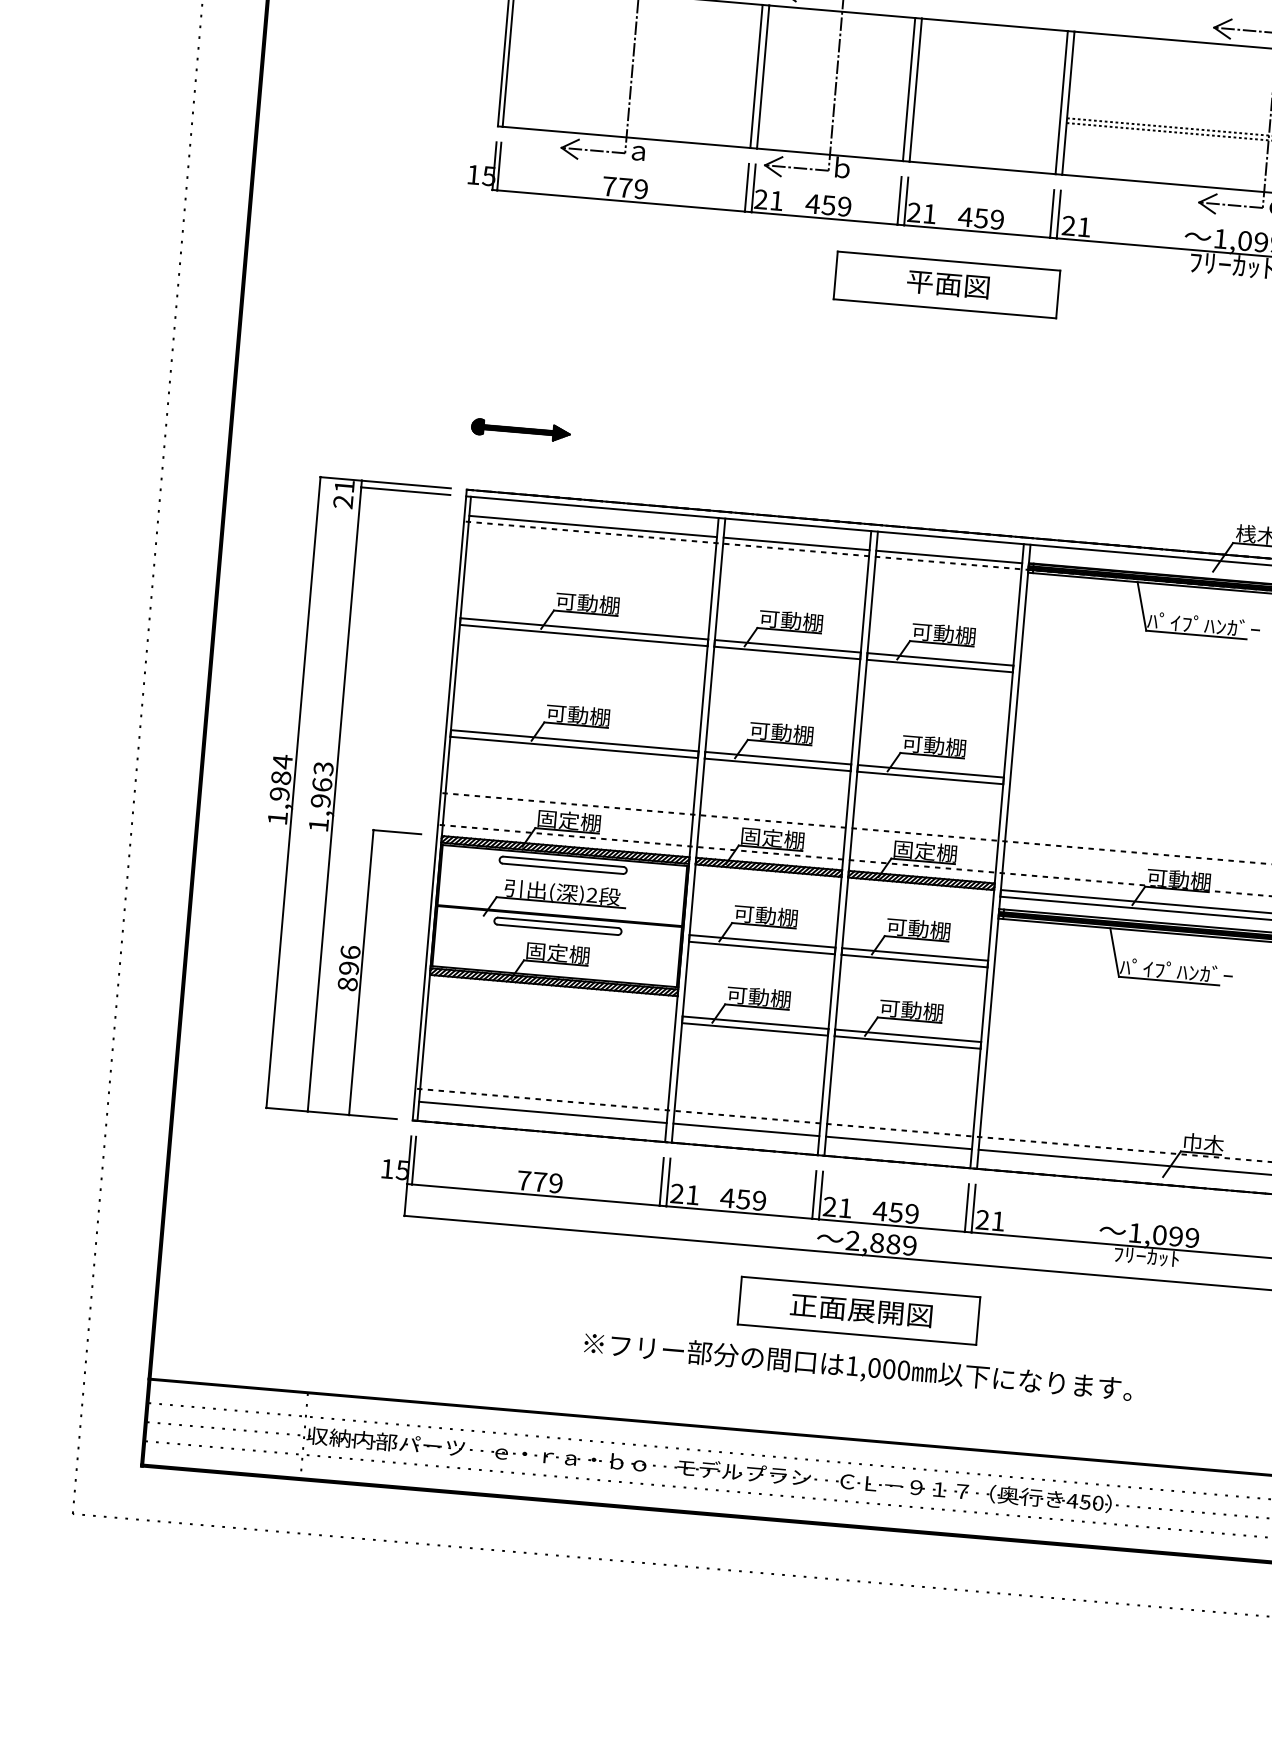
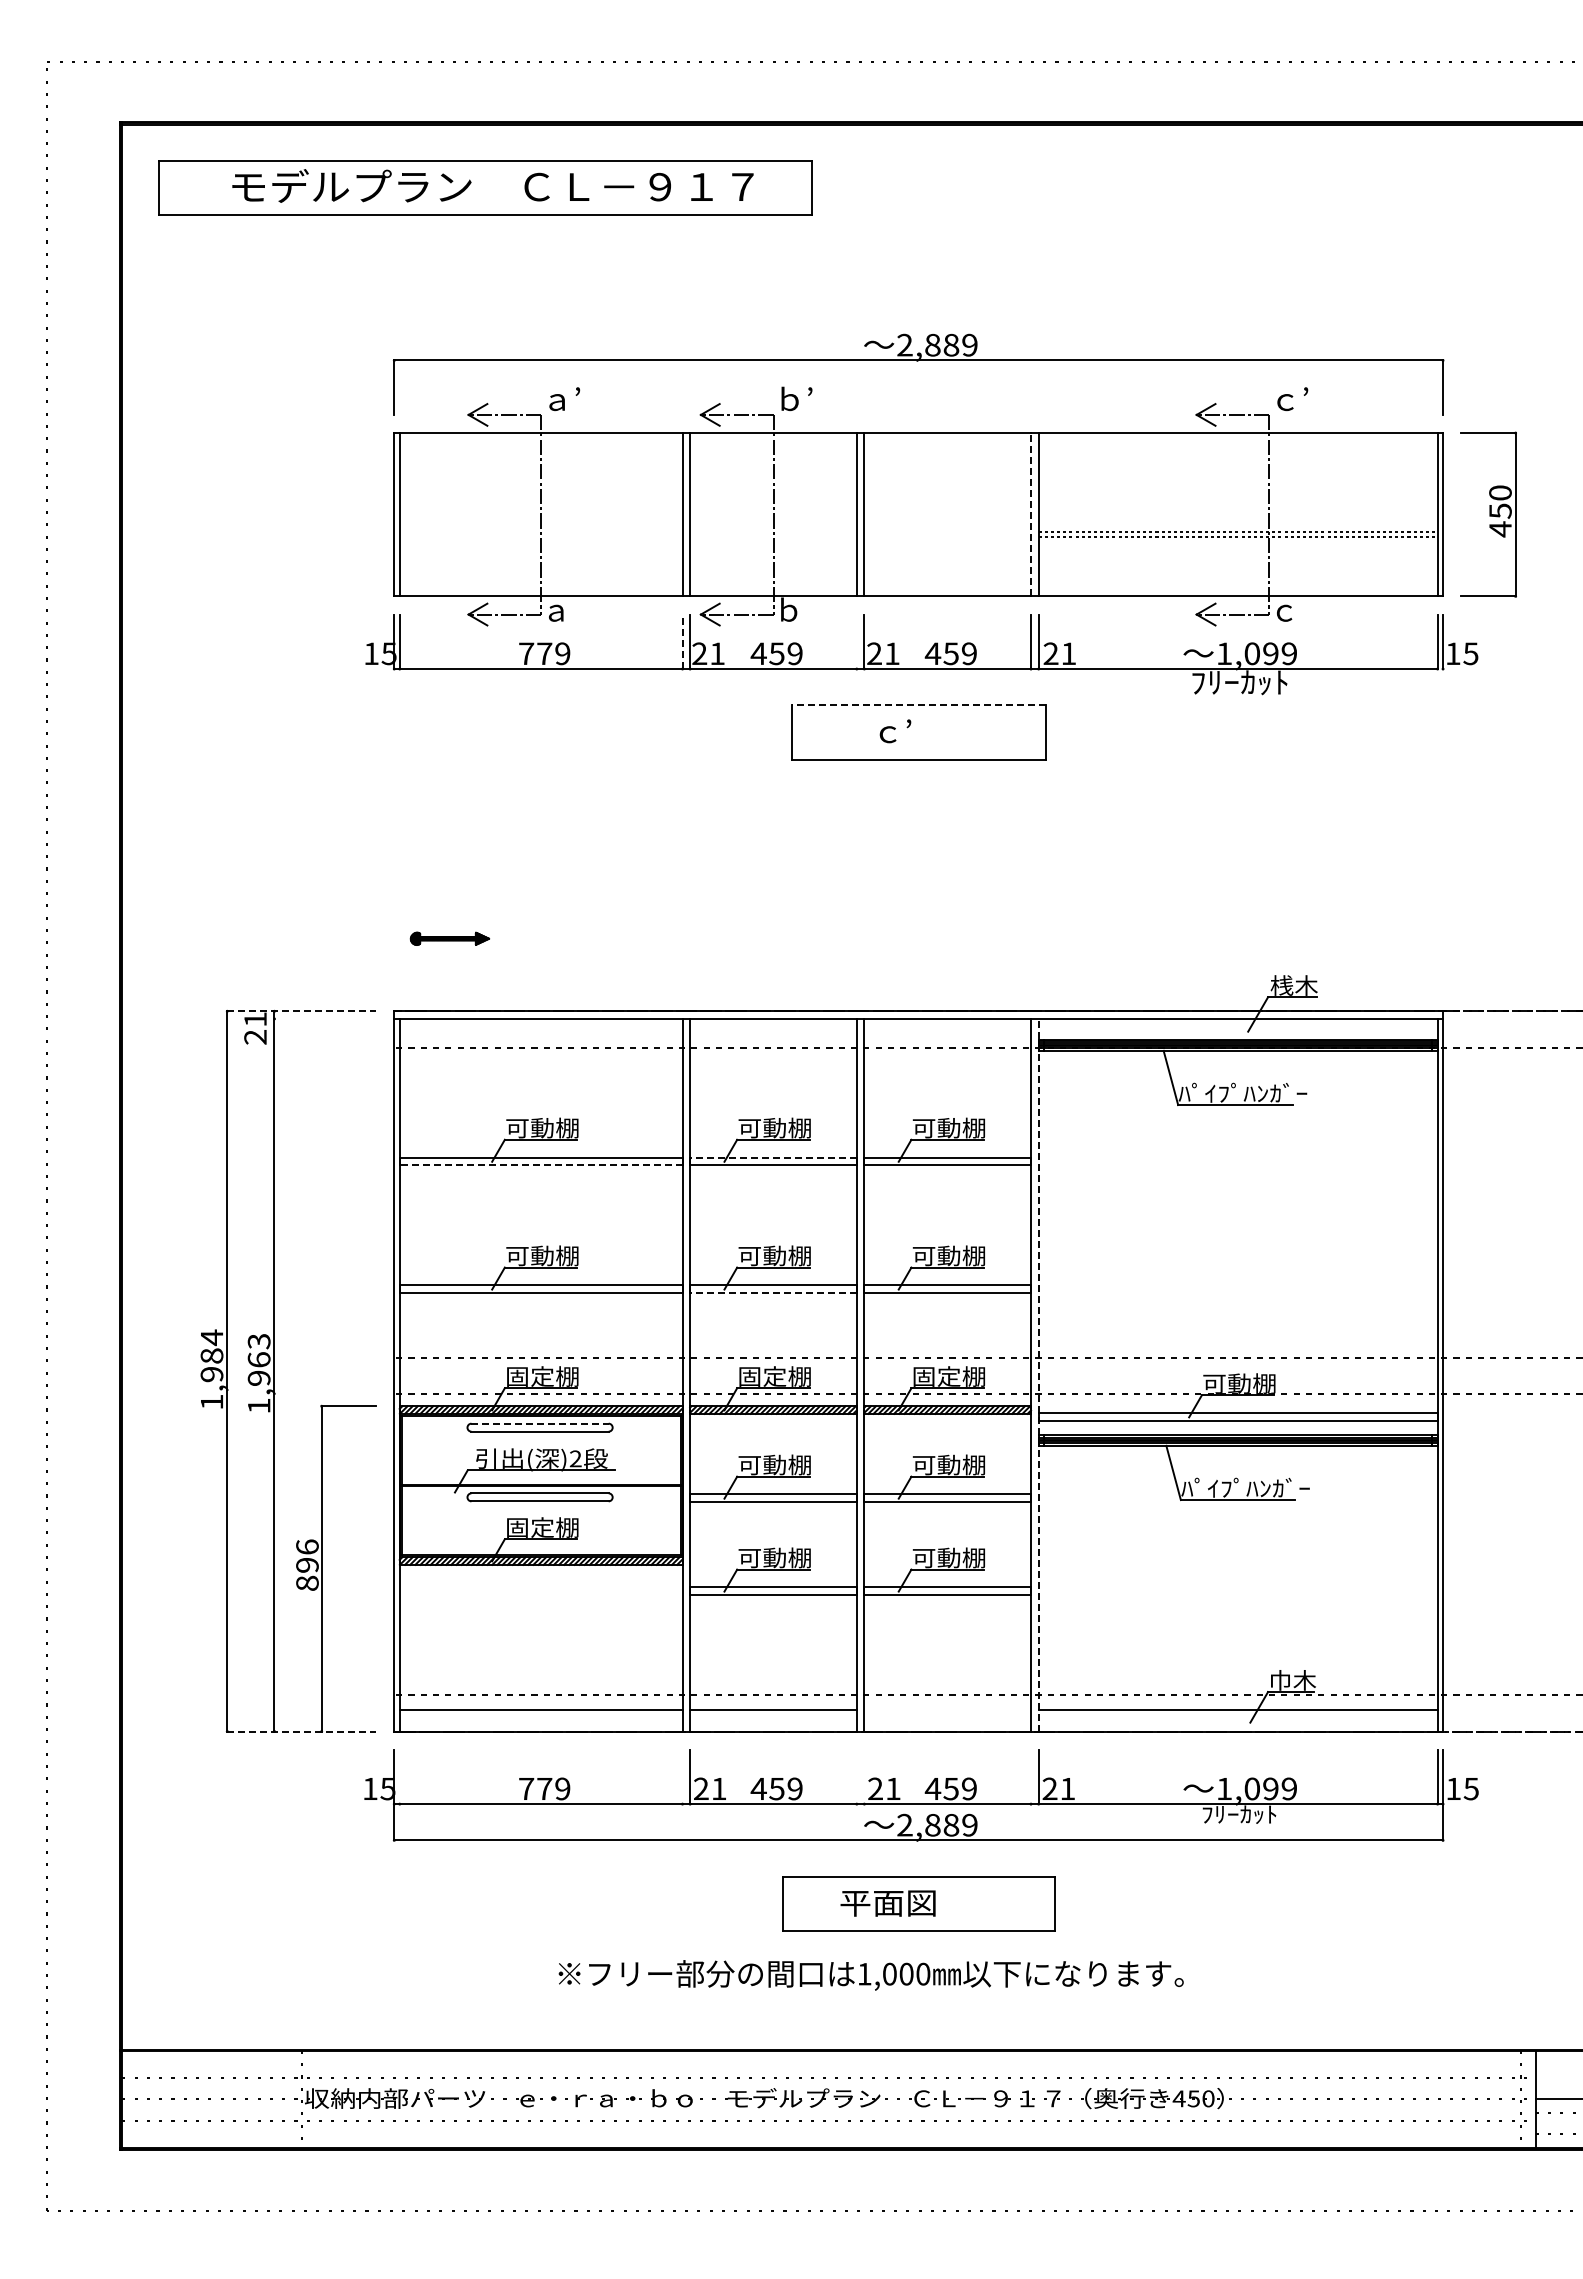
line: (1062, 102) -> (1031, 514), solid -> dashed
line: (746, 187) -> (682, 641), solid -> dashed
line: (899, 200) -> (856, 641), removed
line: (948, 261) -> (918, 705), solid -> dashed
text: (947, 284) -> (919, 732), 平面図 -> ｃ’
part: (520, 430) -> (449, 938), size x0.7
line: (386, 483) -> (302, 1011), solid -> dashed
line: (405, 490) -> (325, 1018), removed
line: (592, 526) -> (540, 1040), removed
line: (796, 543) -> (773, 1040), removed
line: (949, 556) -> (947, 1040), removed
line: (583, 635) -> (540, 1165), solid -> dashed
line: (787, 646) -> (772, 1157), solid -> dashed
line: (776, 764) -> (772, 1292), solid -> dashed
line: (1003, 856) -> (1038, 1374), solid -> dashed
line: (563, 861) -> (540, 1423), solid -> dashed
line: (332, 1113) -> (302, 1731), solid -> dashed
line: (898, 1142) -> (947, 1709), removed
line: (413, 1160) -> (399, 1776), removed
line: (661, 1181) -> (682, 1776), removed
line: (814, 1194) -> (856, 1776), removed
line: (821, 1195) -> (864, 1776), removed
line: (967, 1207) -> (1031, 1776), removed
text: (860, 1310) -> (920, 1903), 正面展開図 -> 平面図
text: (857, 1367) -> (870, 1975), moved

